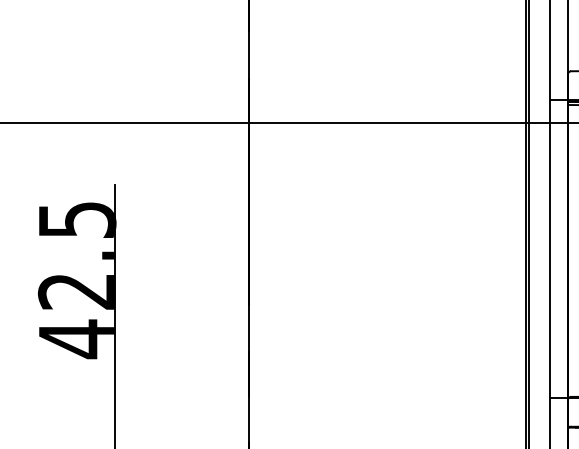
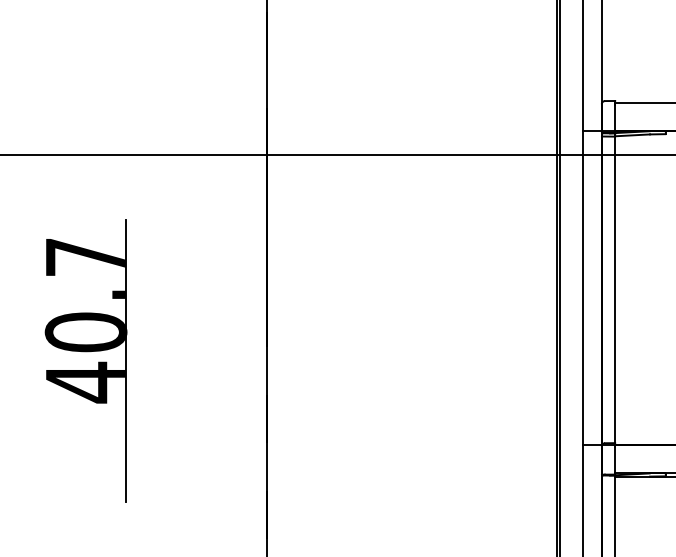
text: (76, 256) -> (85, 295), 42.5 -> 40.7

